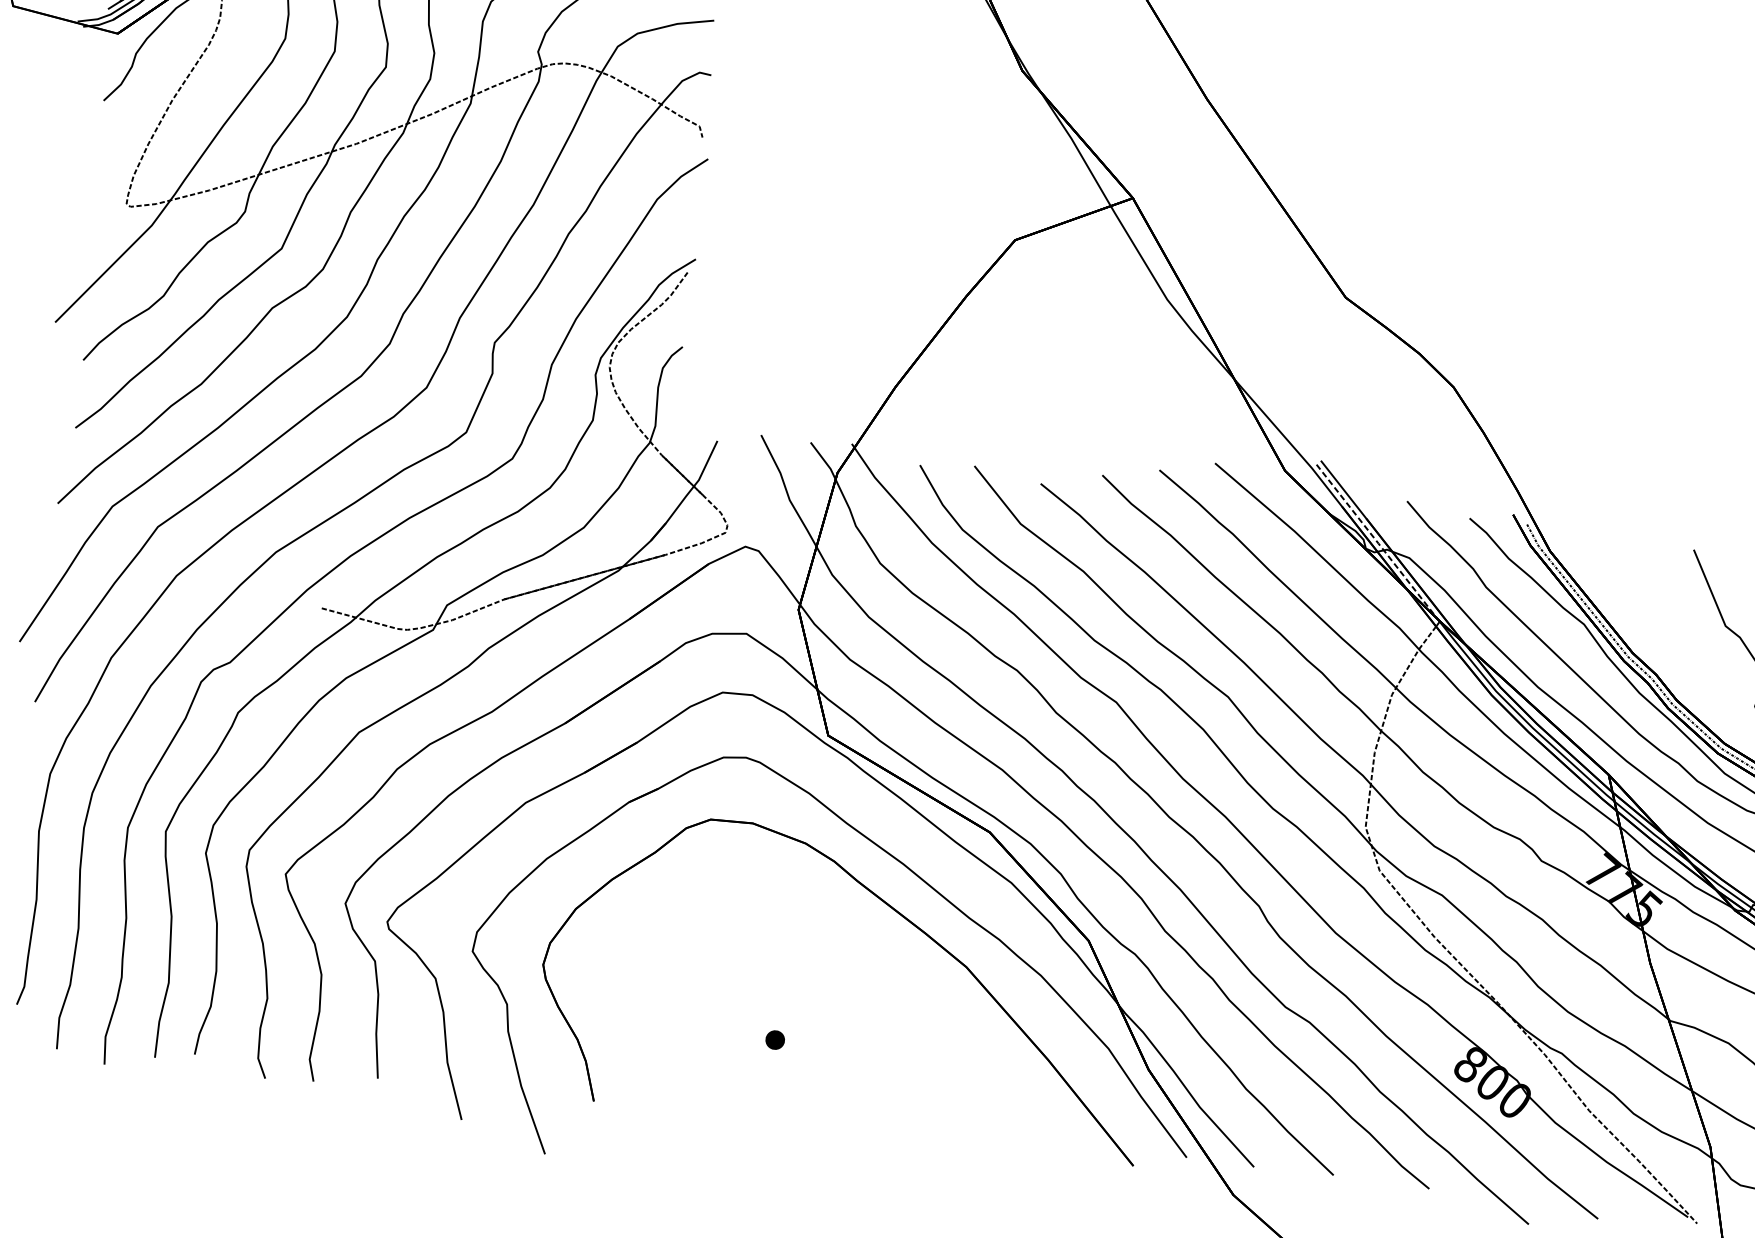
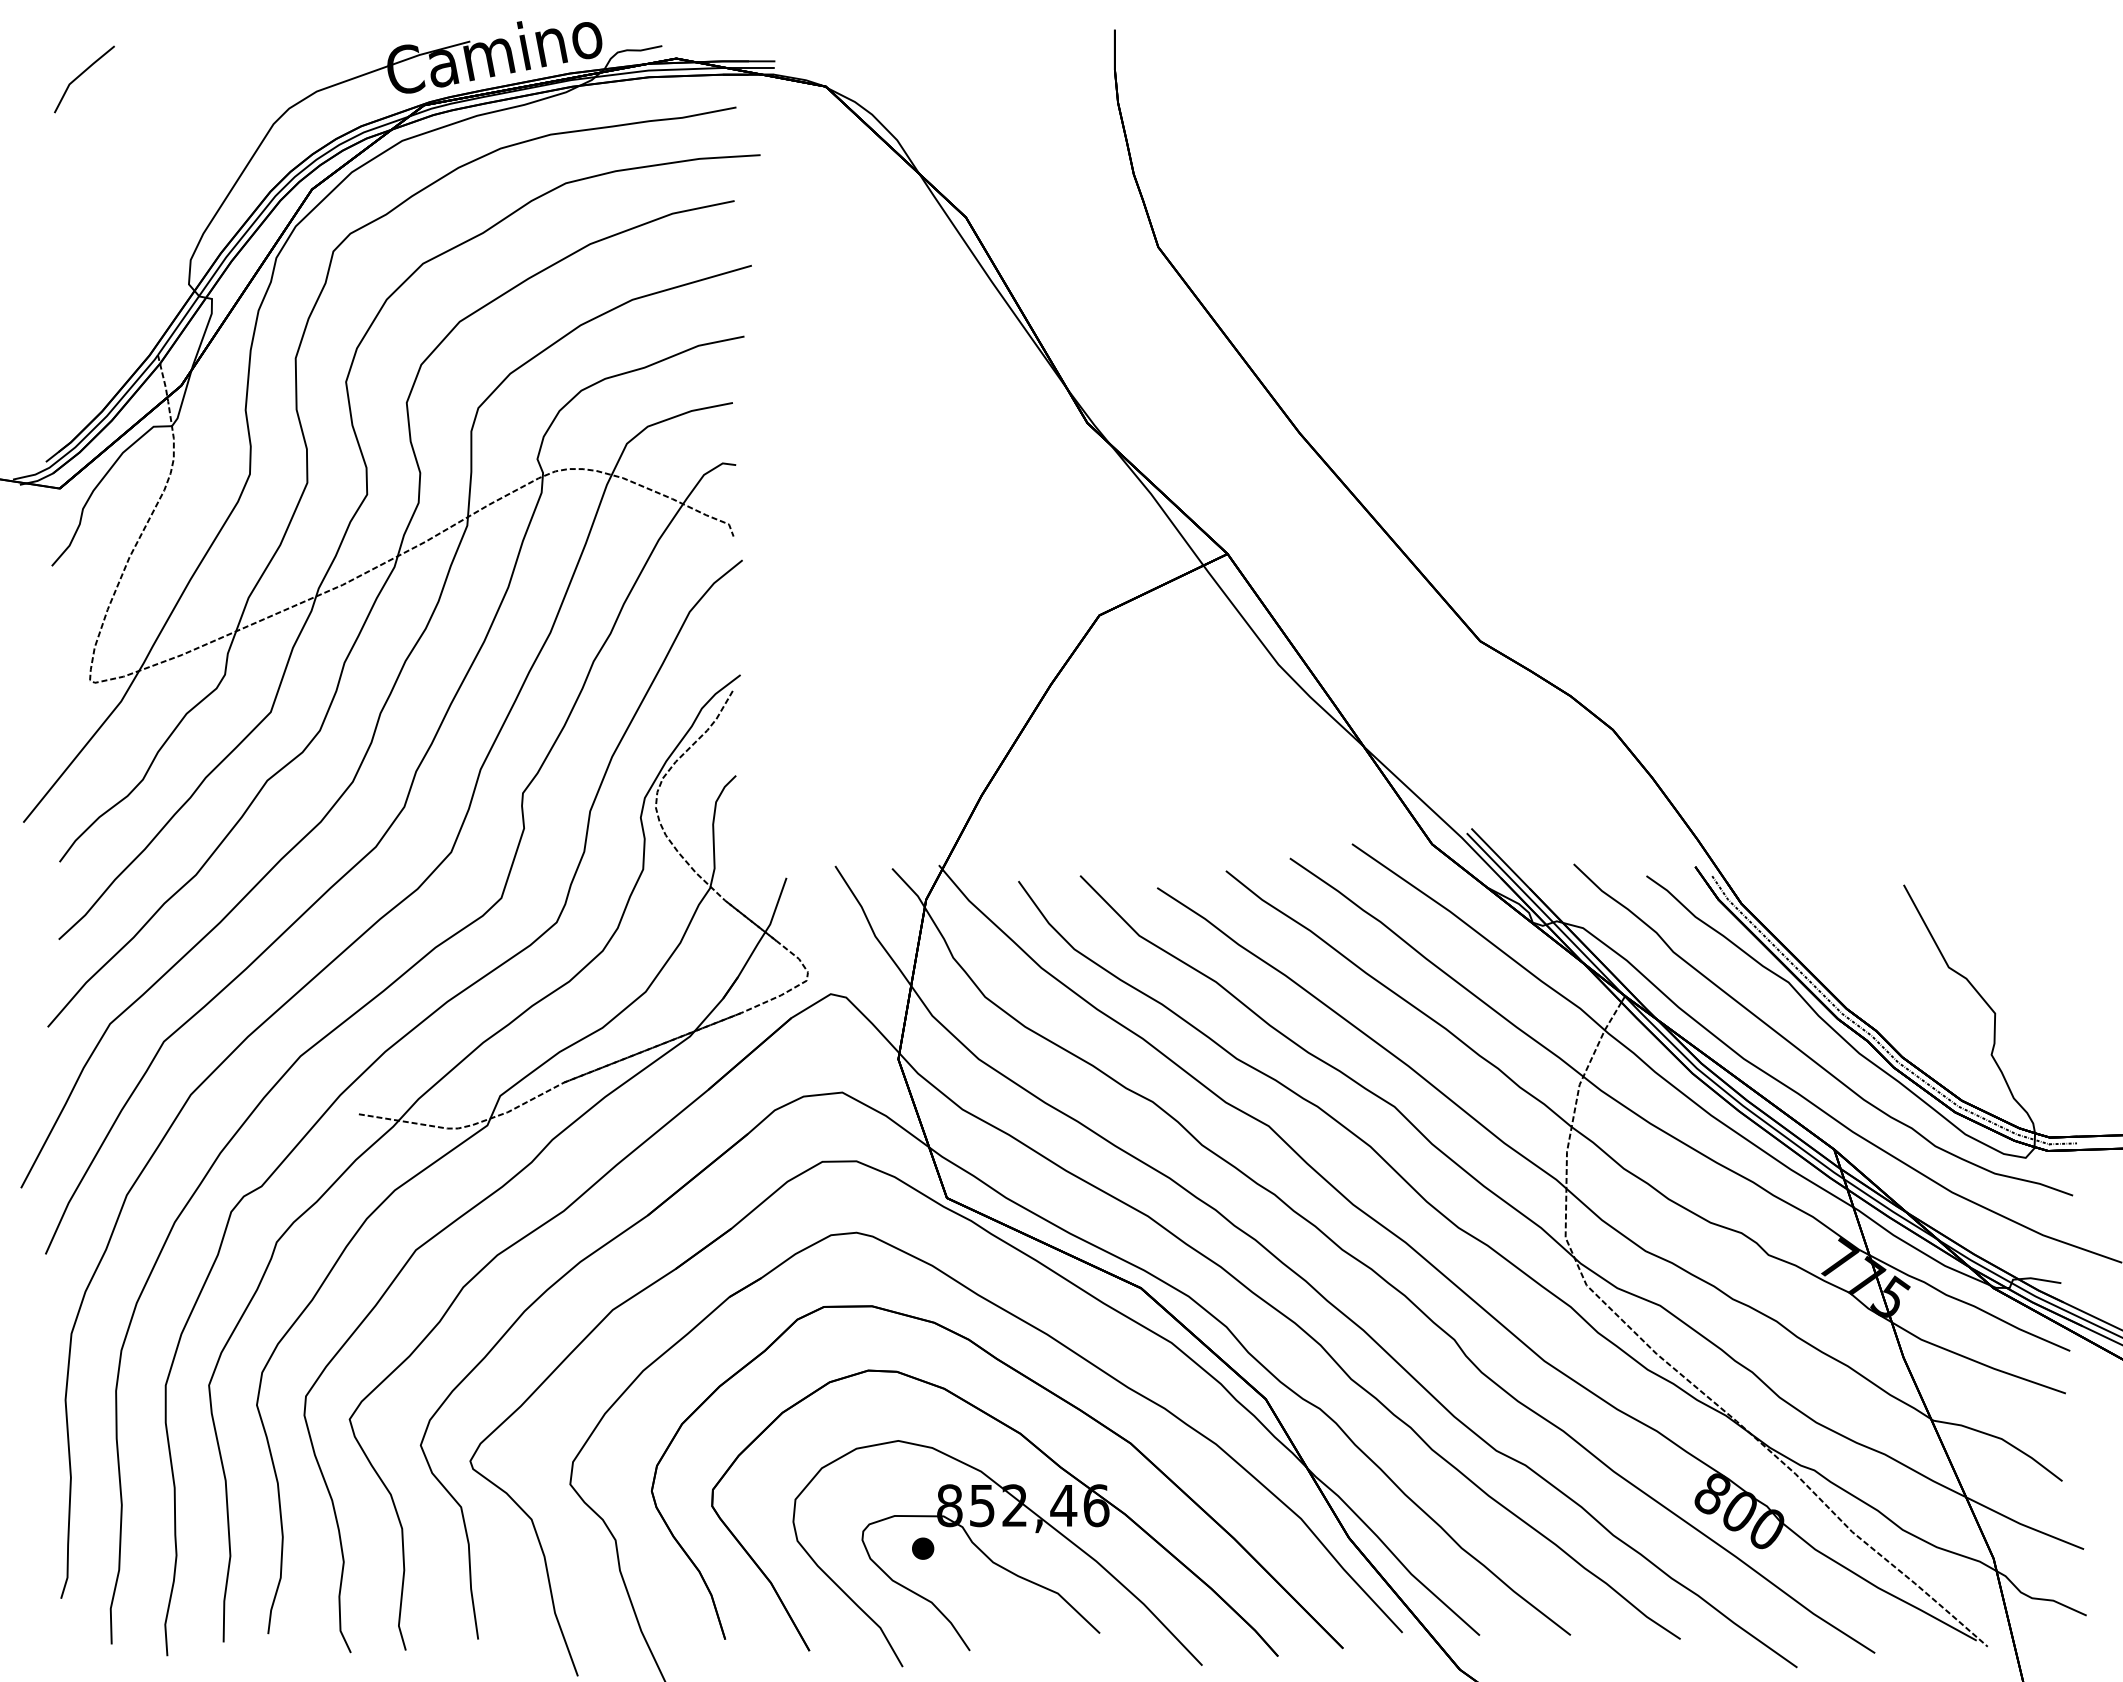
line: (1377, 542) -> (1545, 914), dashed -> solid
part: (840, 1020) -> (994, 1518), added

